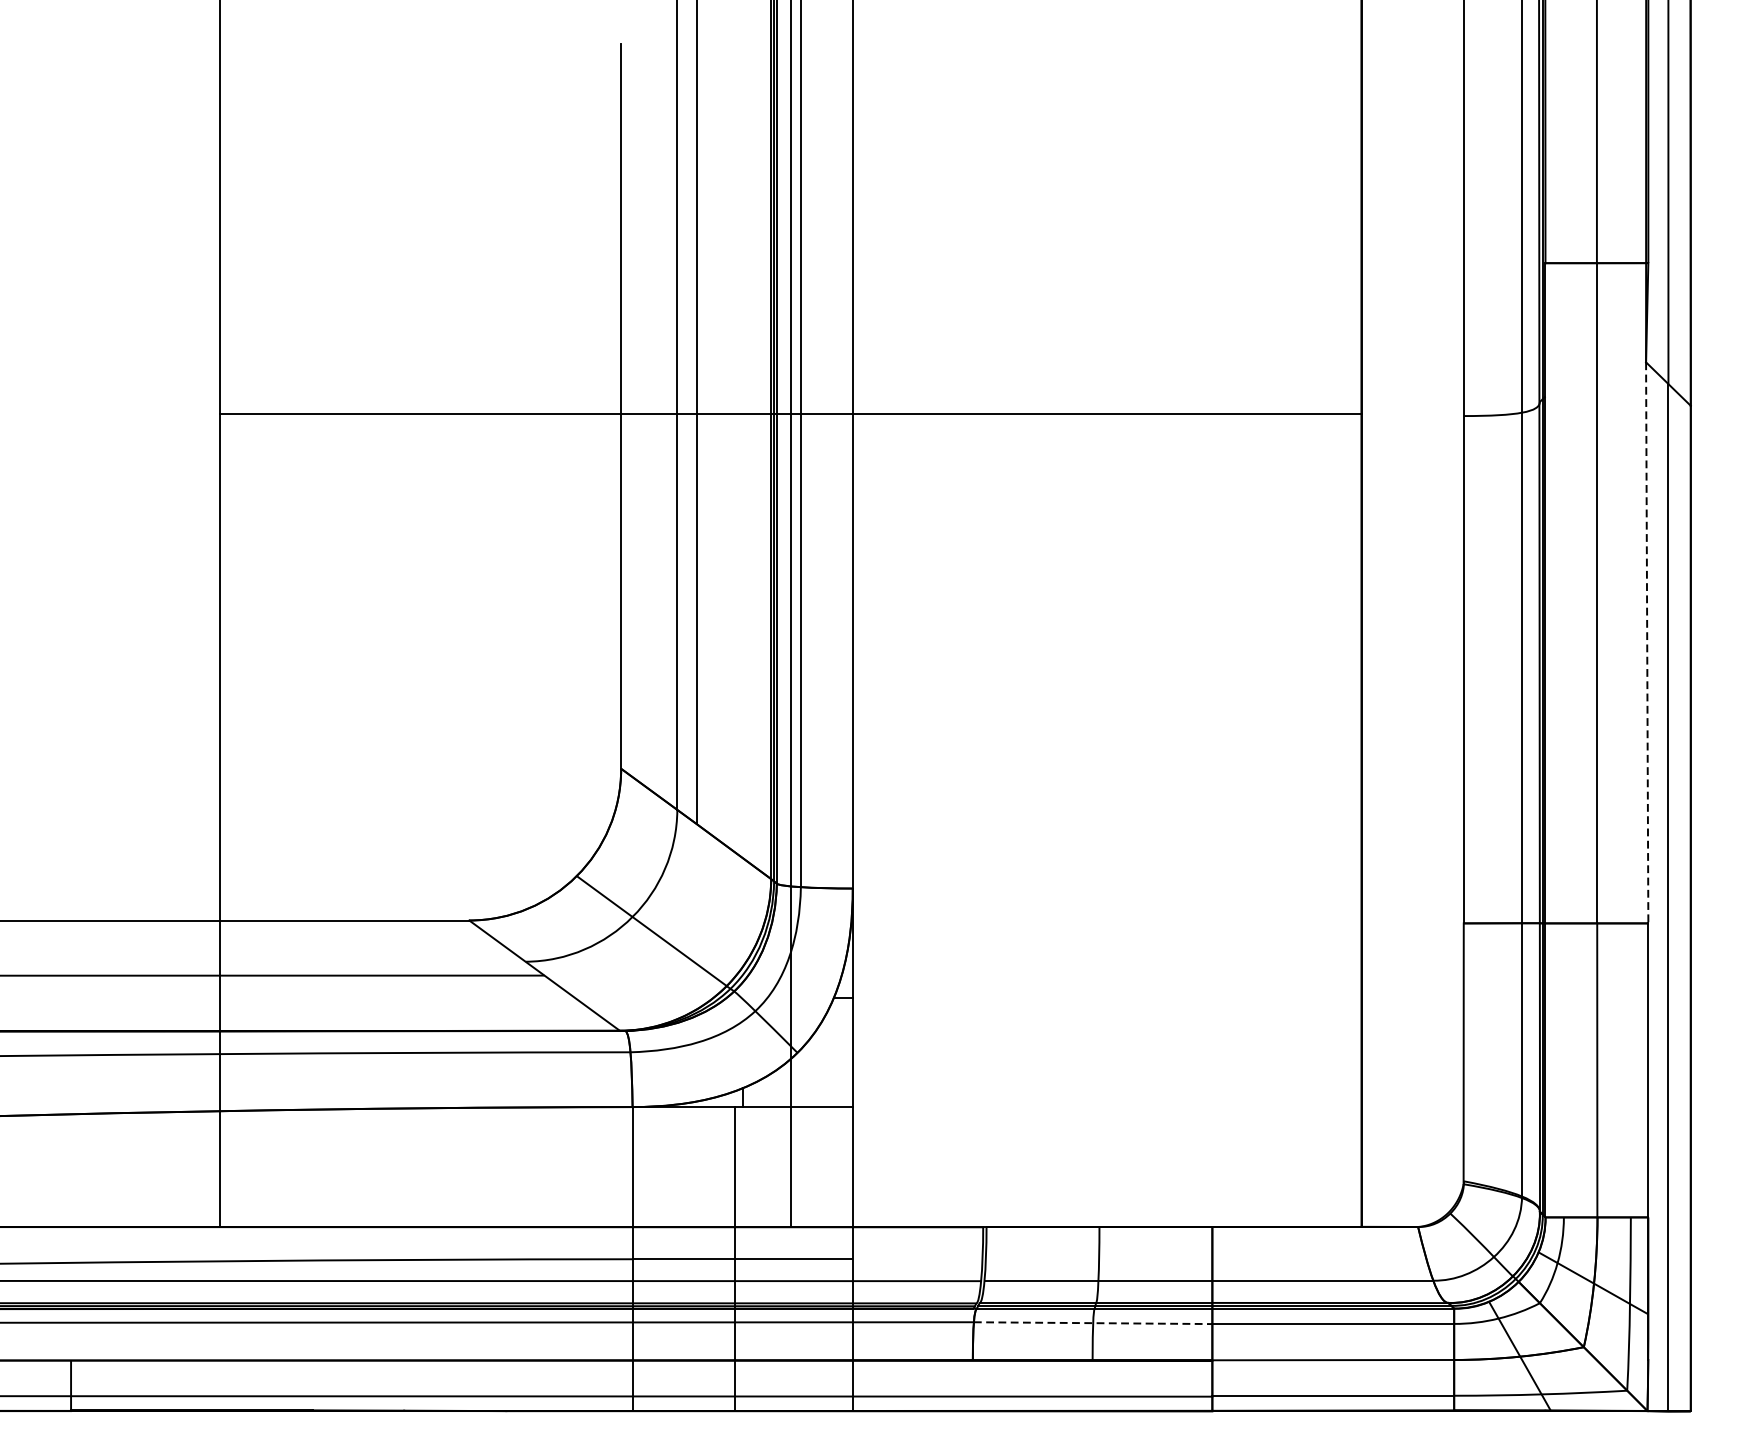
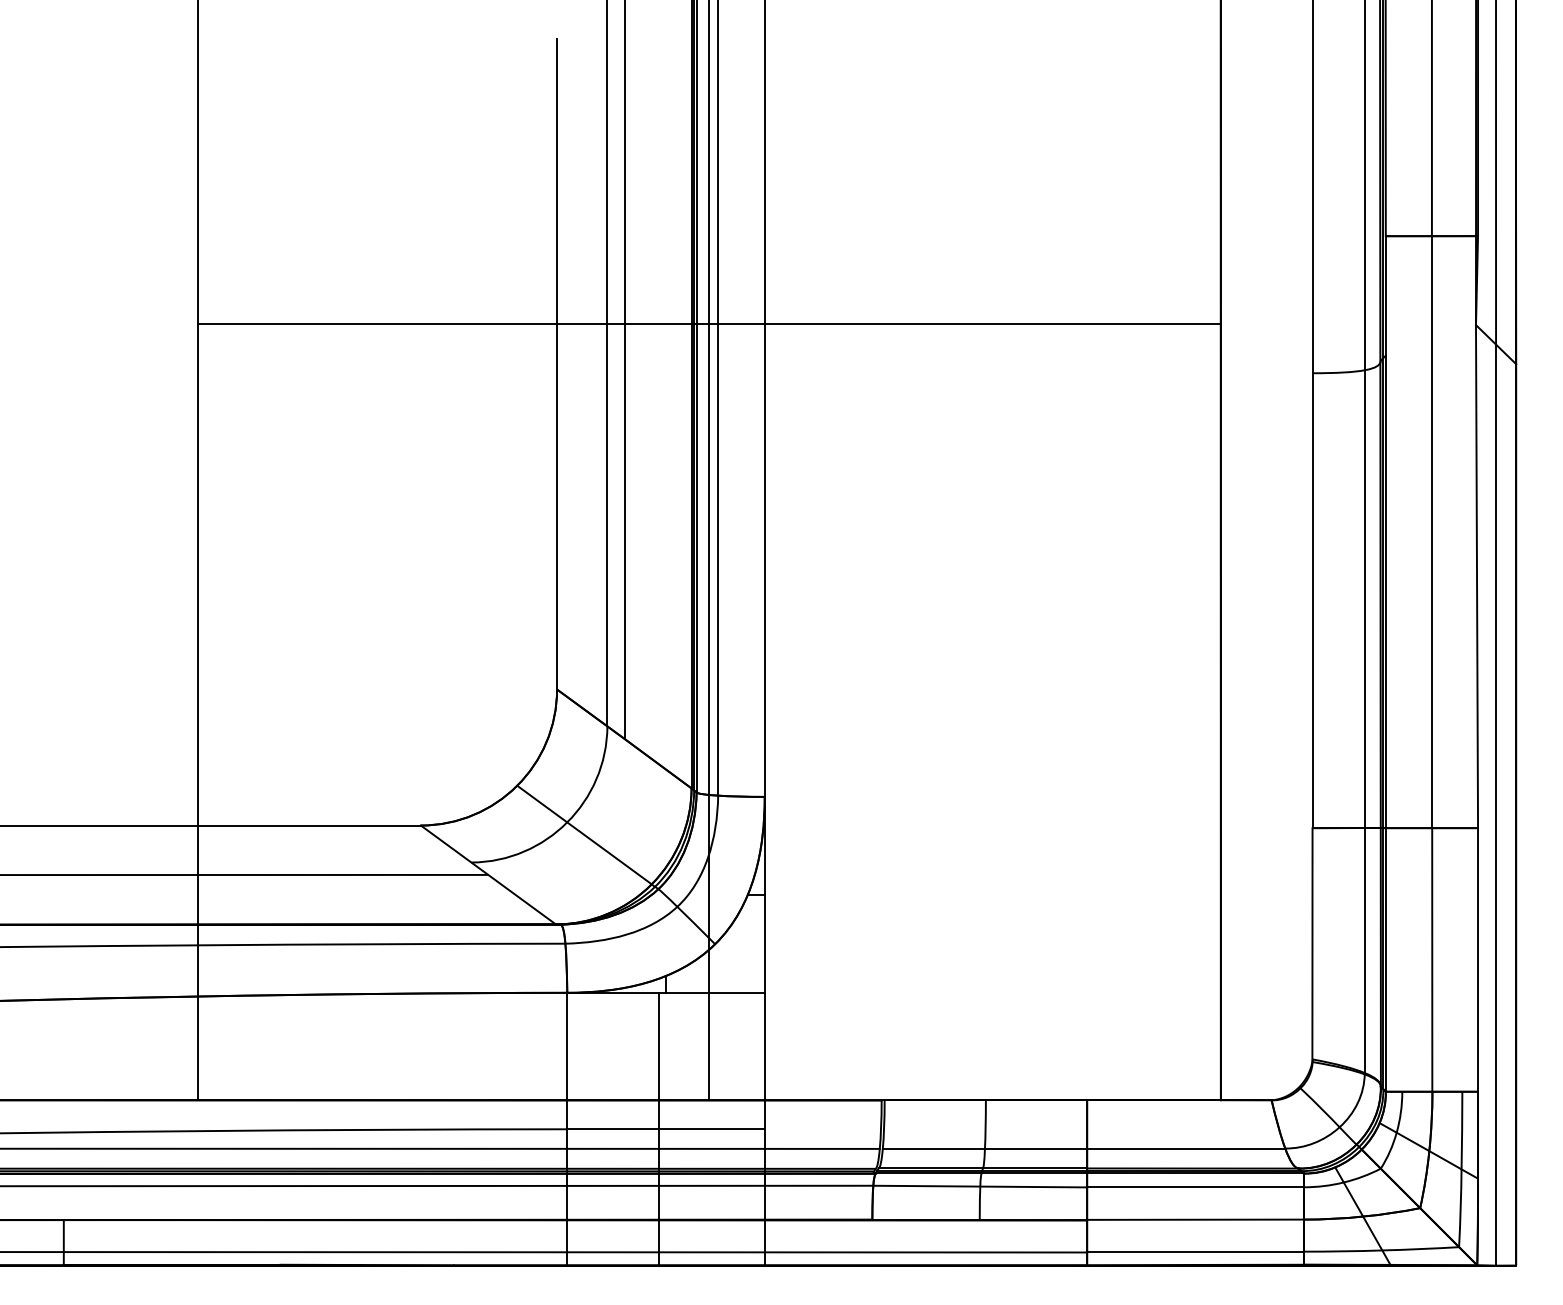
line: (790, 414) -> (708, 323), moved
line: (1647, 642) -> (1477, 576), dashed -> solid
line: (1093, 1323) -> (980, 1186), dashed -> solid

